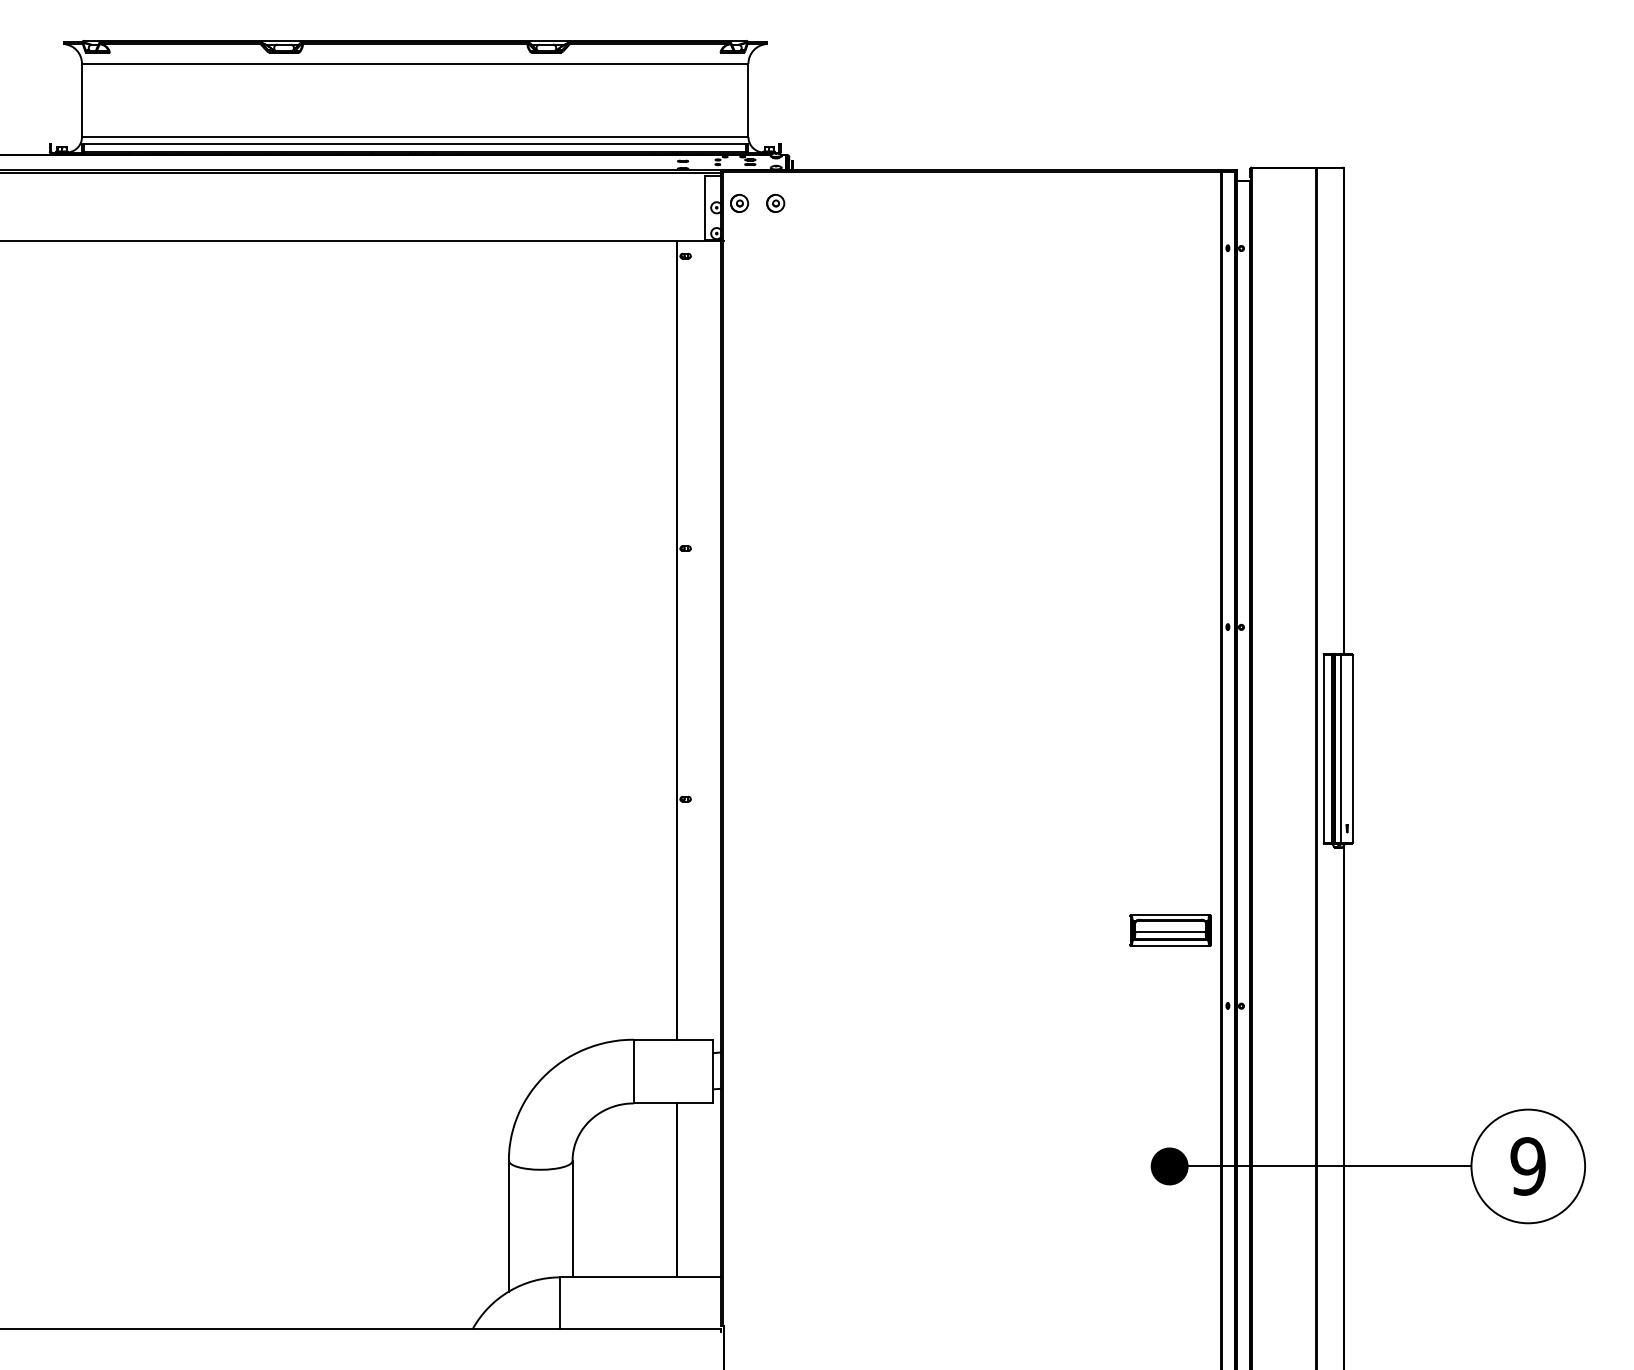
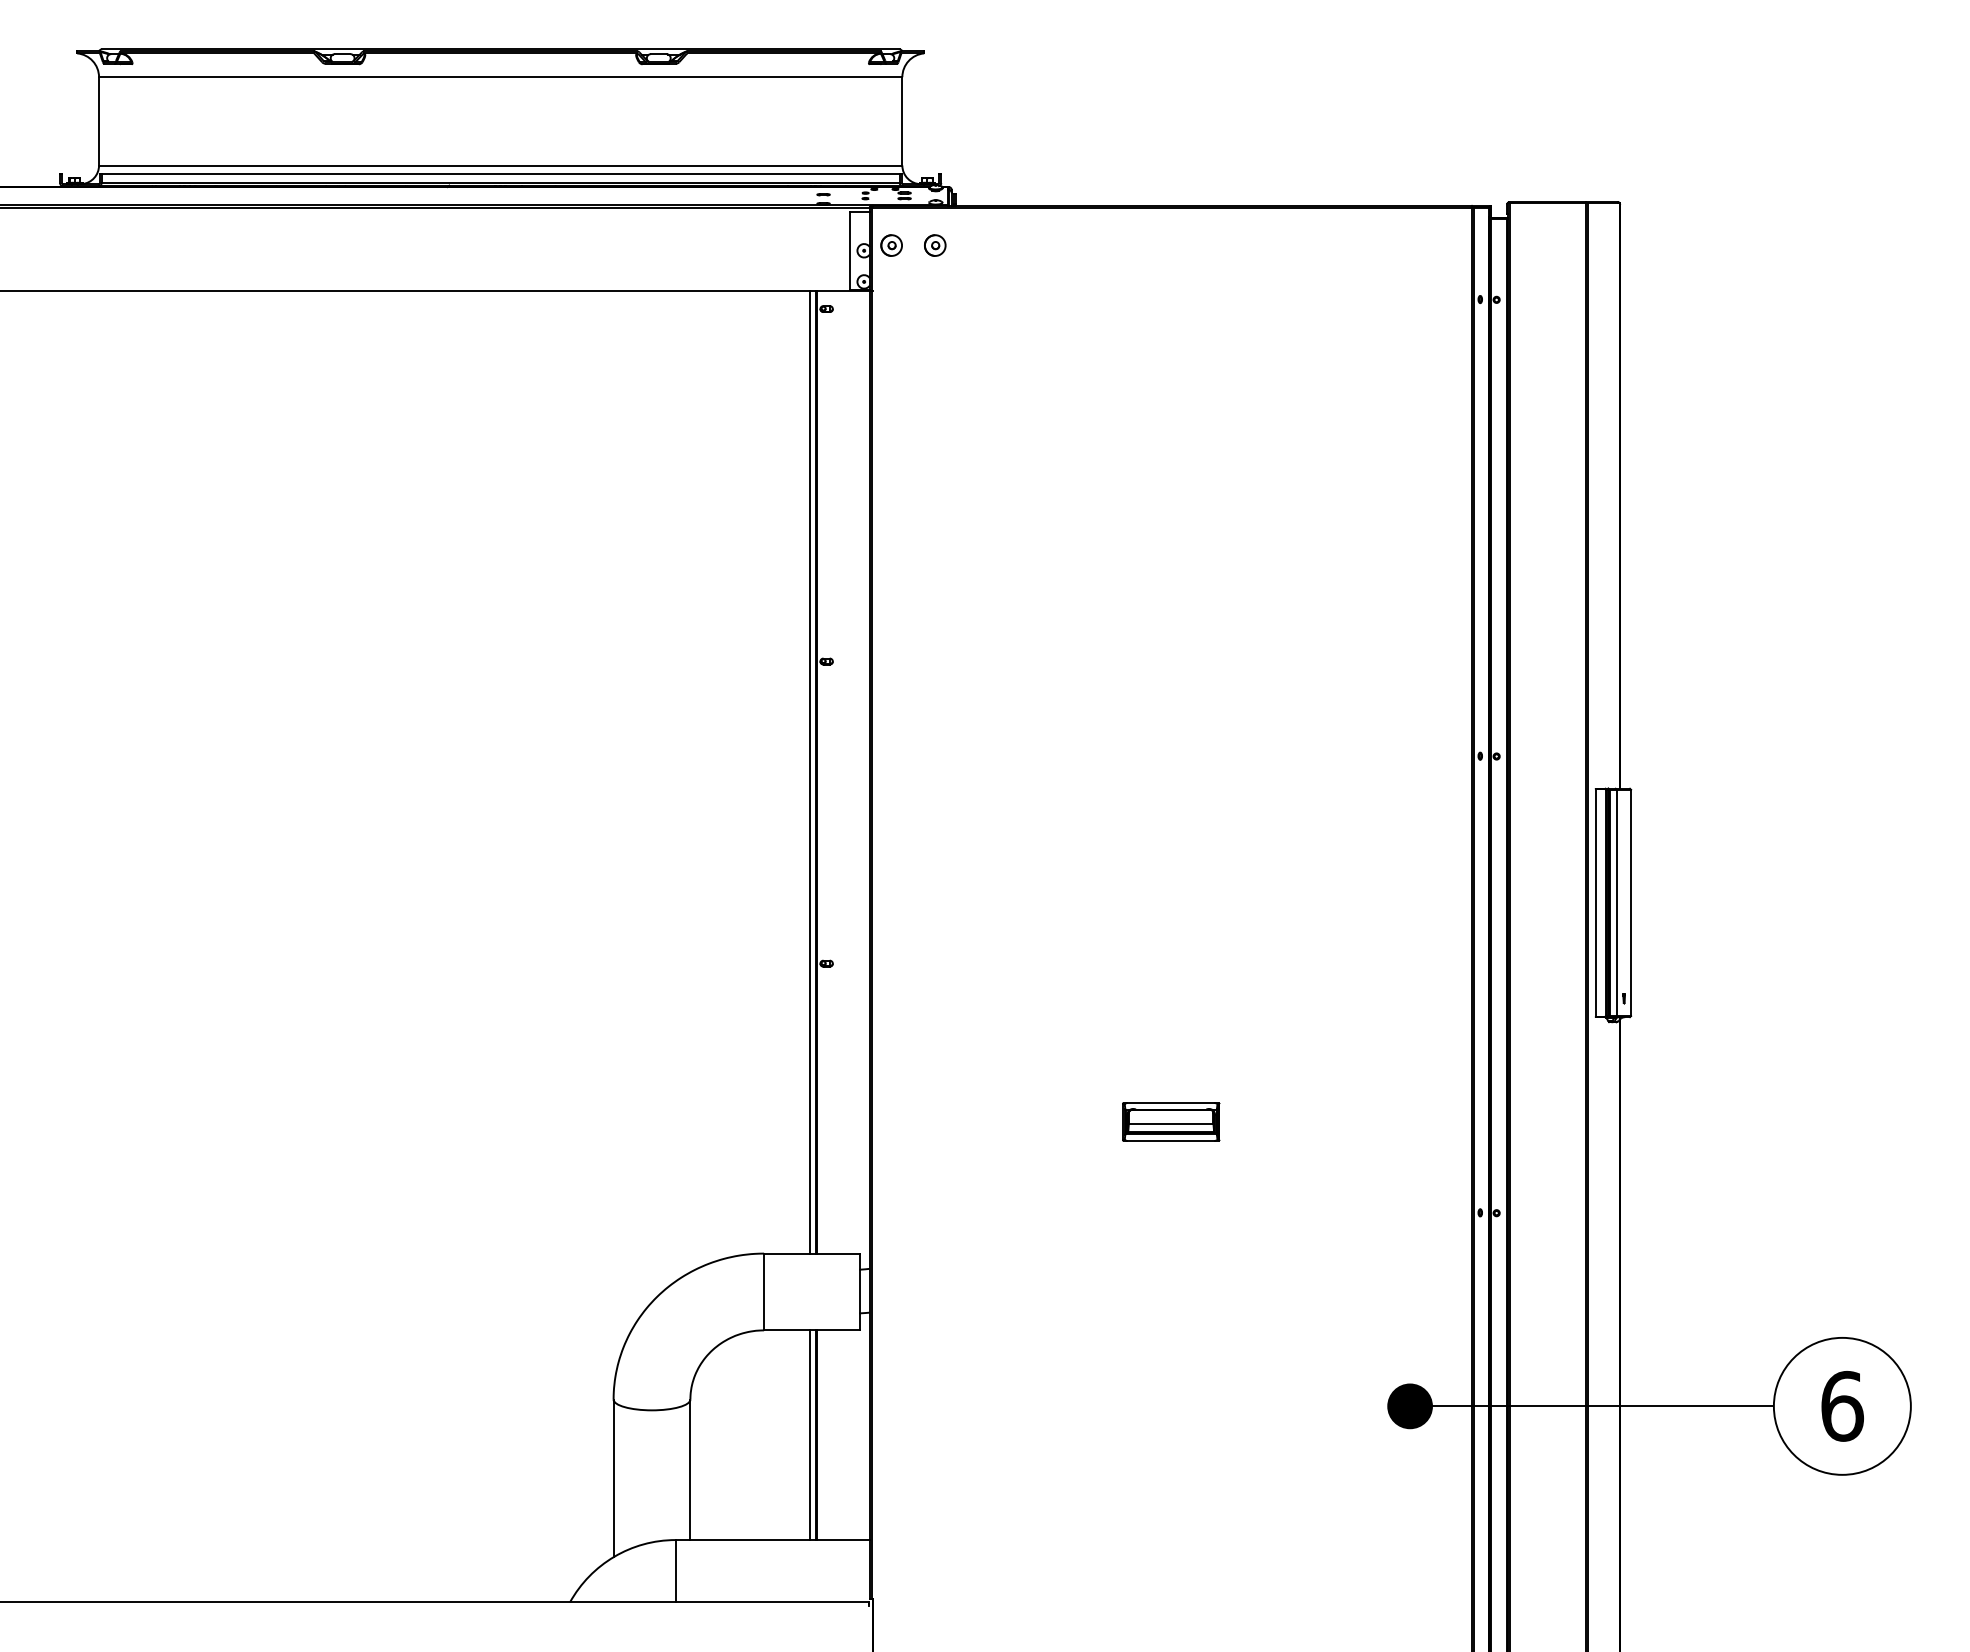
line: (672, 639) -> (810, 771), added
part: (1170, 930) -> (1171, 1121), moved
text: (1528, 1165) -> (1842, 1405), 9 -> 6
line: (672, 1190) -> (810, 1435), added

